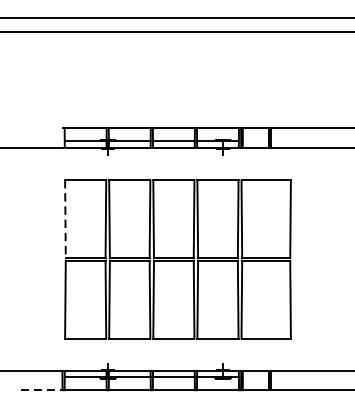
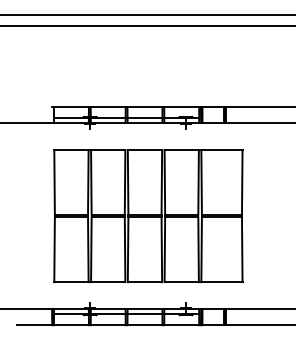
line: (65, 218) -> (54, 182), dashed -> solid
line: (41, 390) -> (34, 325), dashed -> solid

